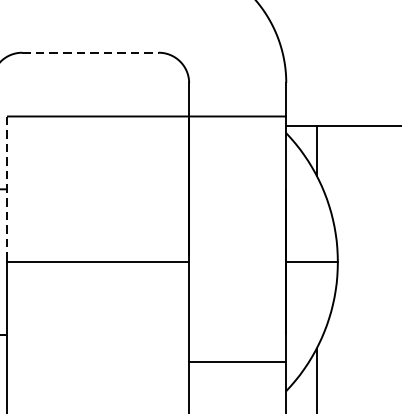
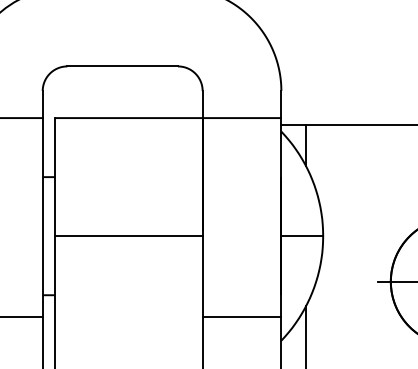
line: (91, 52) -> (123, 66), dashed -> solid
line: (7, 189) -> (55, 177), dashed -> solid

